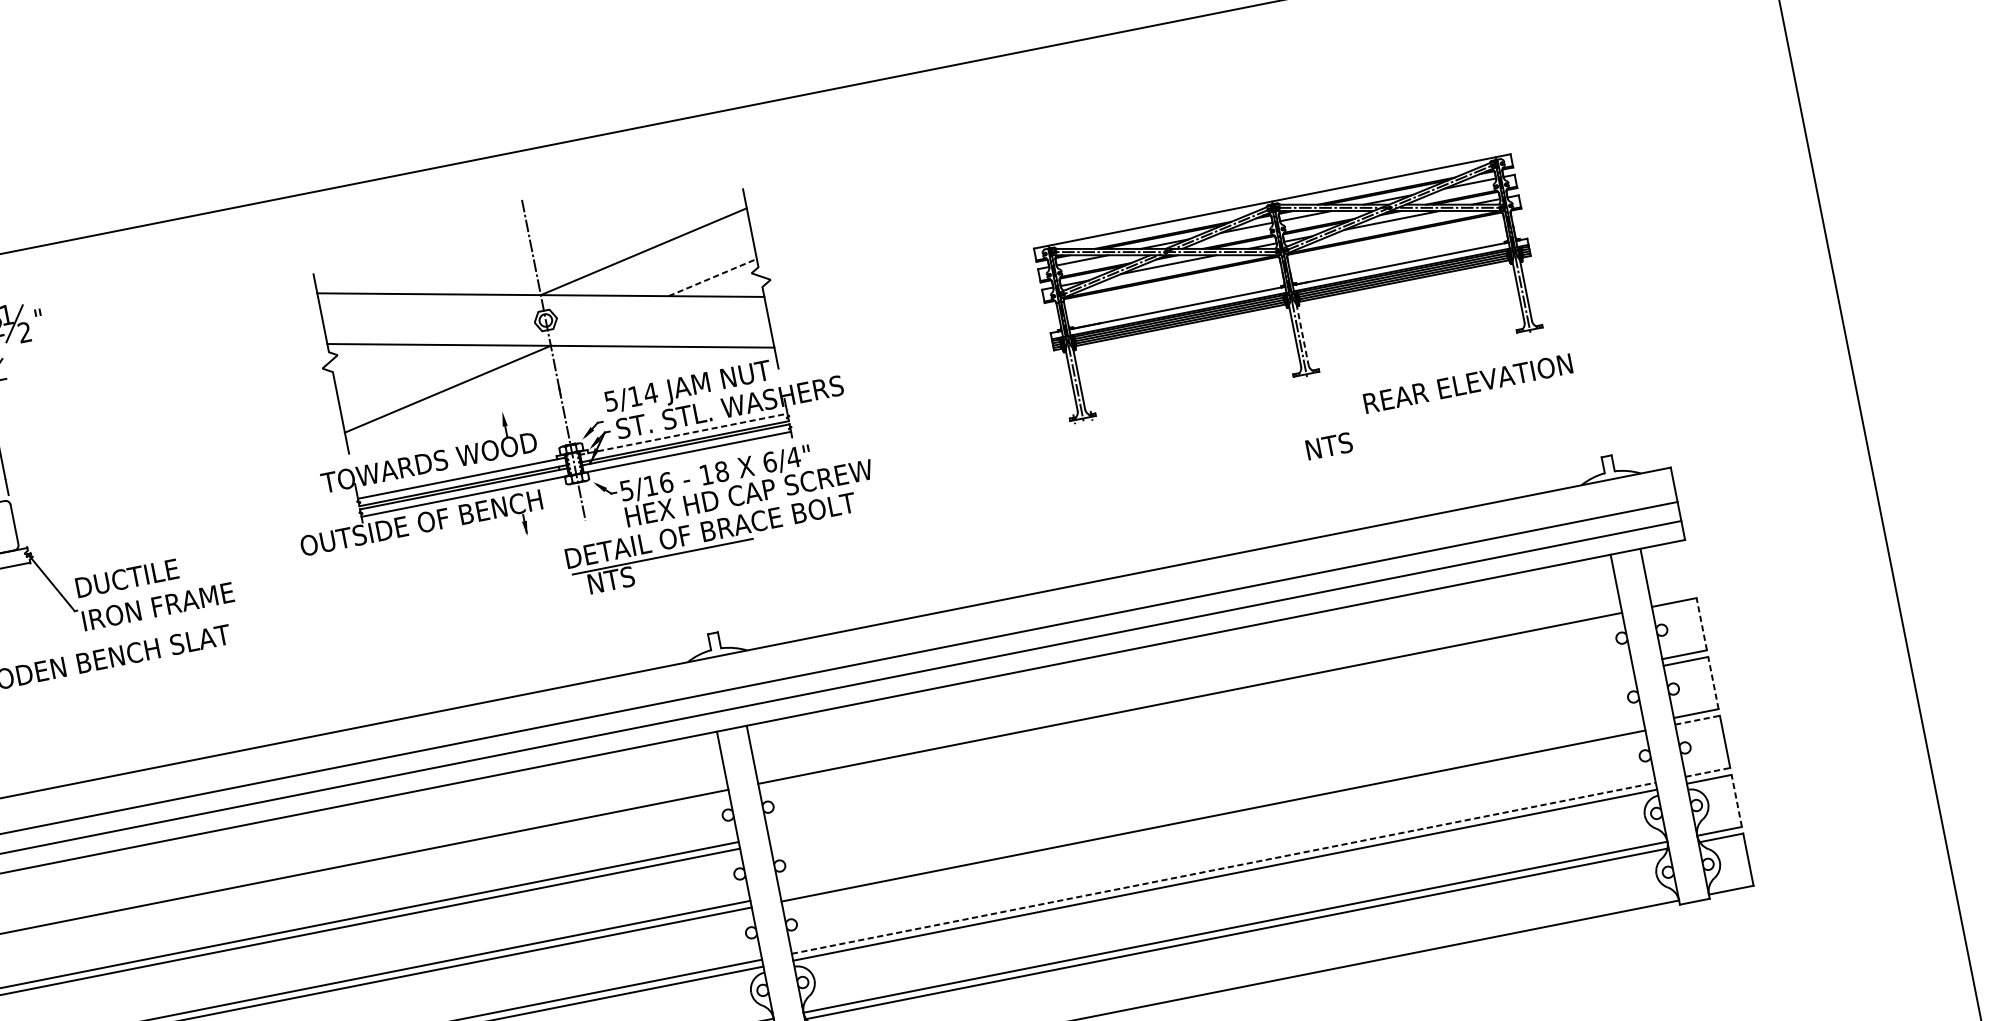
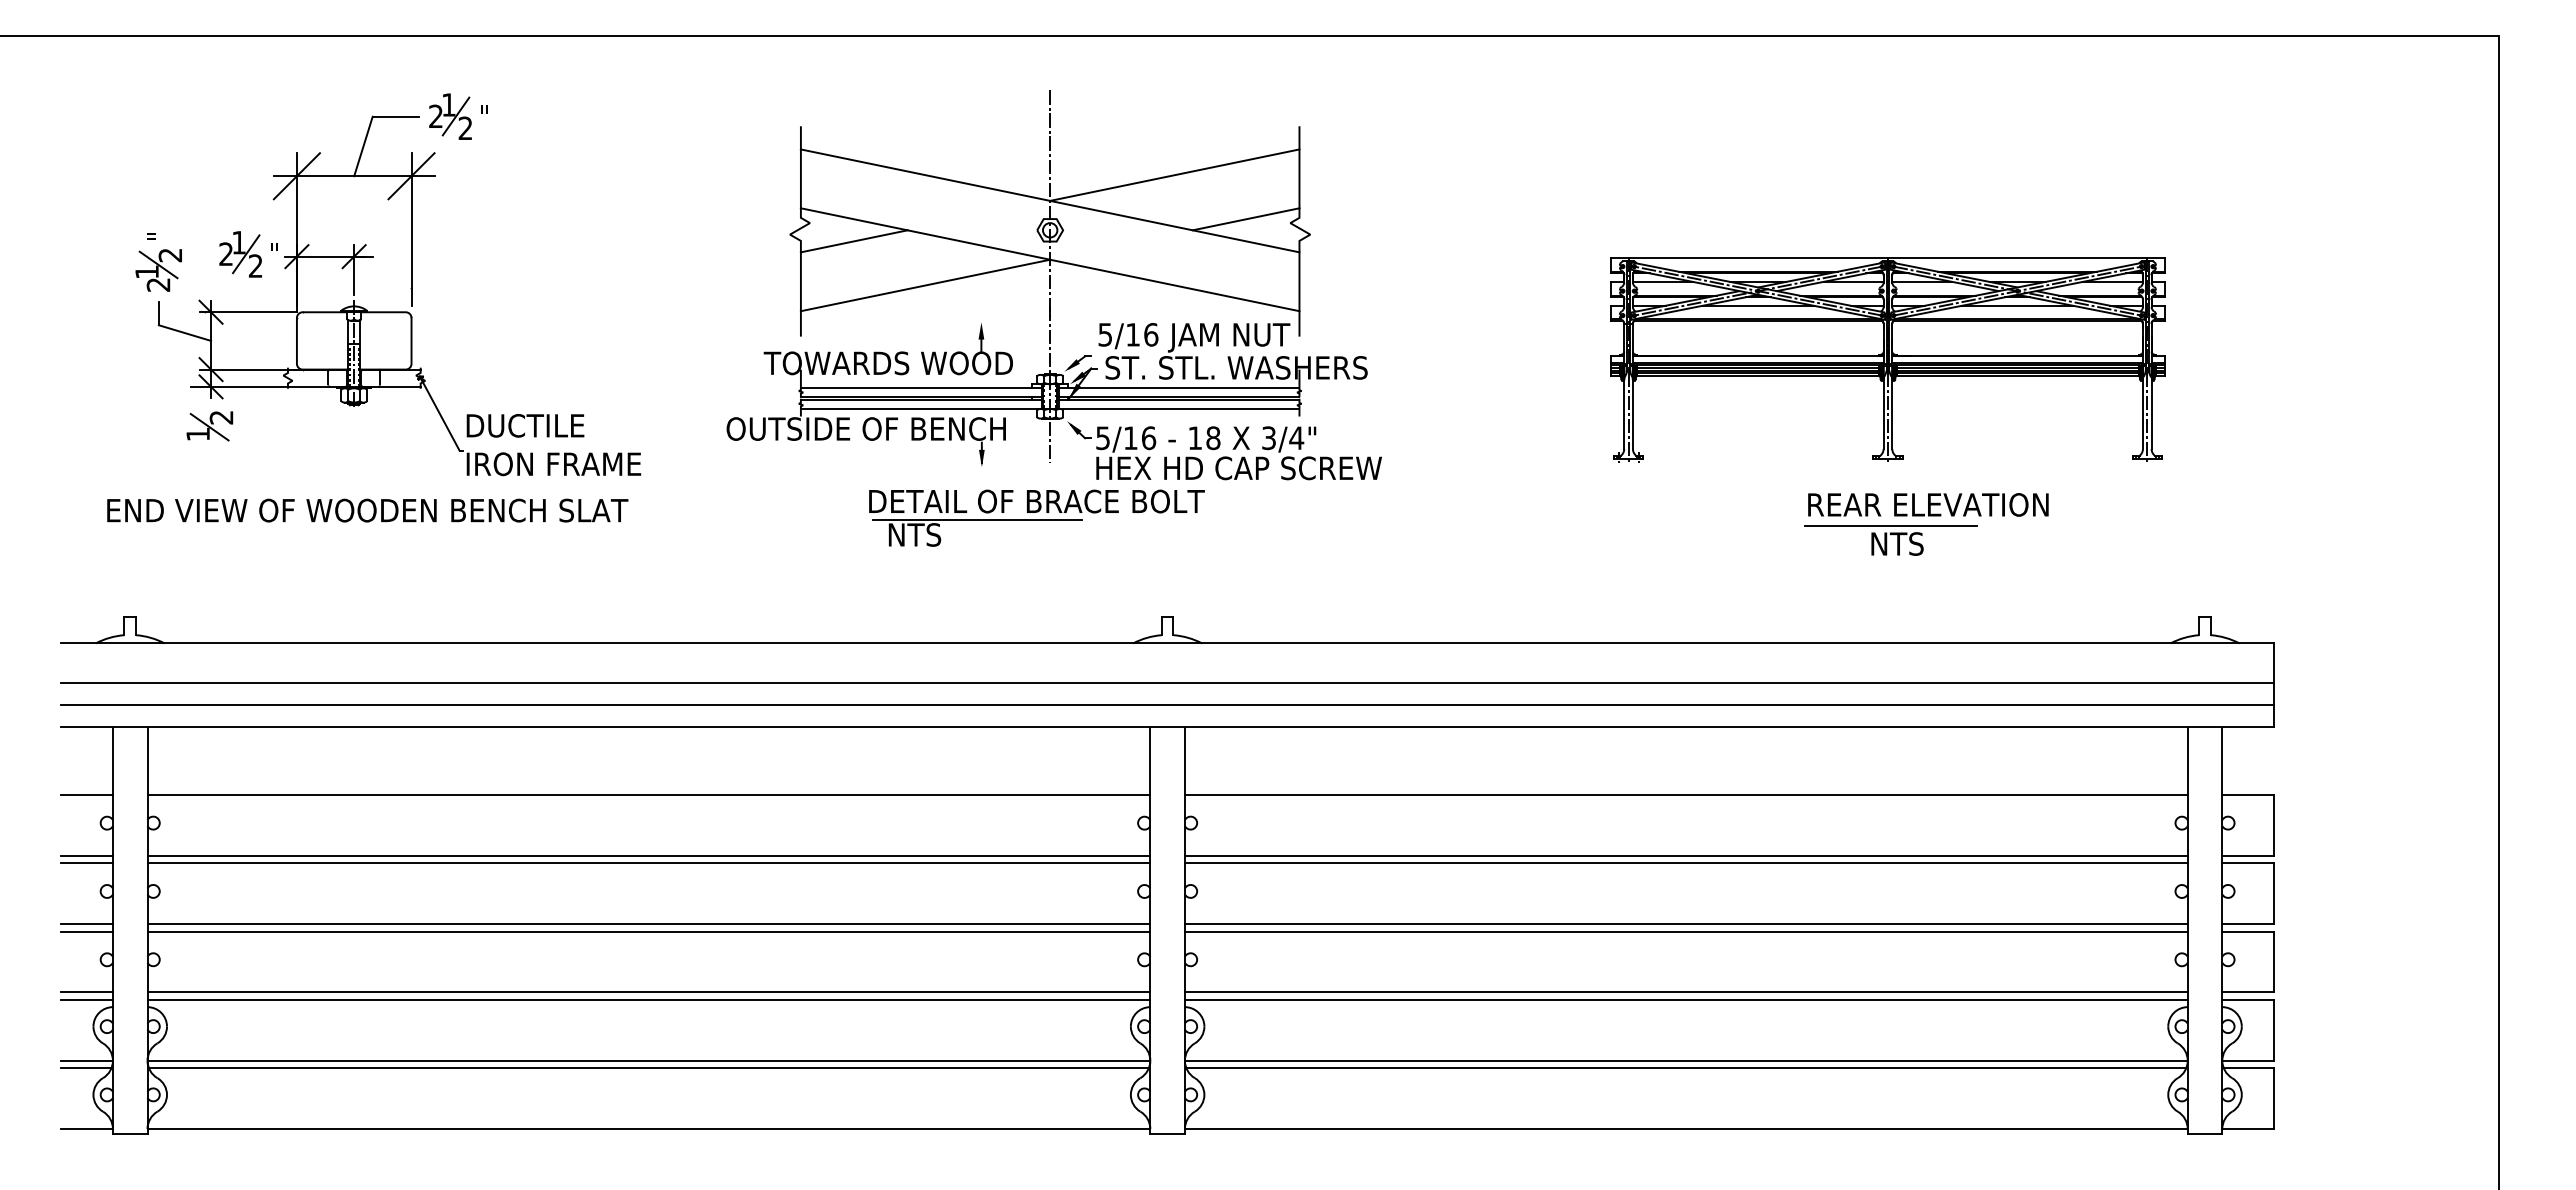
line: (713, 277) -> (1246, 219), dashed -> solid
line: (1302, 334) -> (1892, 413), dashed -> solid
line: (378, 363) -> (853, 241), added
text: (1468, 383) -> (1928, 504), moved
text: (650, 393) -> (1150, 334), 5/14 -> 5/16
line: (1320, 432) -> (1890, 526), added
line: (683, 434) -> (1178, 387), dashed -> solid
text: (770, 462) -> (1269, 438), 6/4" -> 3/4"
part: (713, 544) -> (1036, 517), moved
line: (1701, 623) -> (2274, 824), dashed -> solid
line: (1713, 682) -> (2274, 893), dashed -> solid
line: (1697, 720) -> (2248, 931), dashed -> solid
line: (1199, 750) -> (1685, 855), added
line: (1201, 757) -> (1685, 863), added
line: (1708, 772) -> (2248, 992), dashed -> solid
line: (1736, 800) -> (2274, 1029), dashed -> solid
line: (1211, 809) -> (1685, 923), added
line: (1224, 868) -> (1686, 992), dashed -> solid

